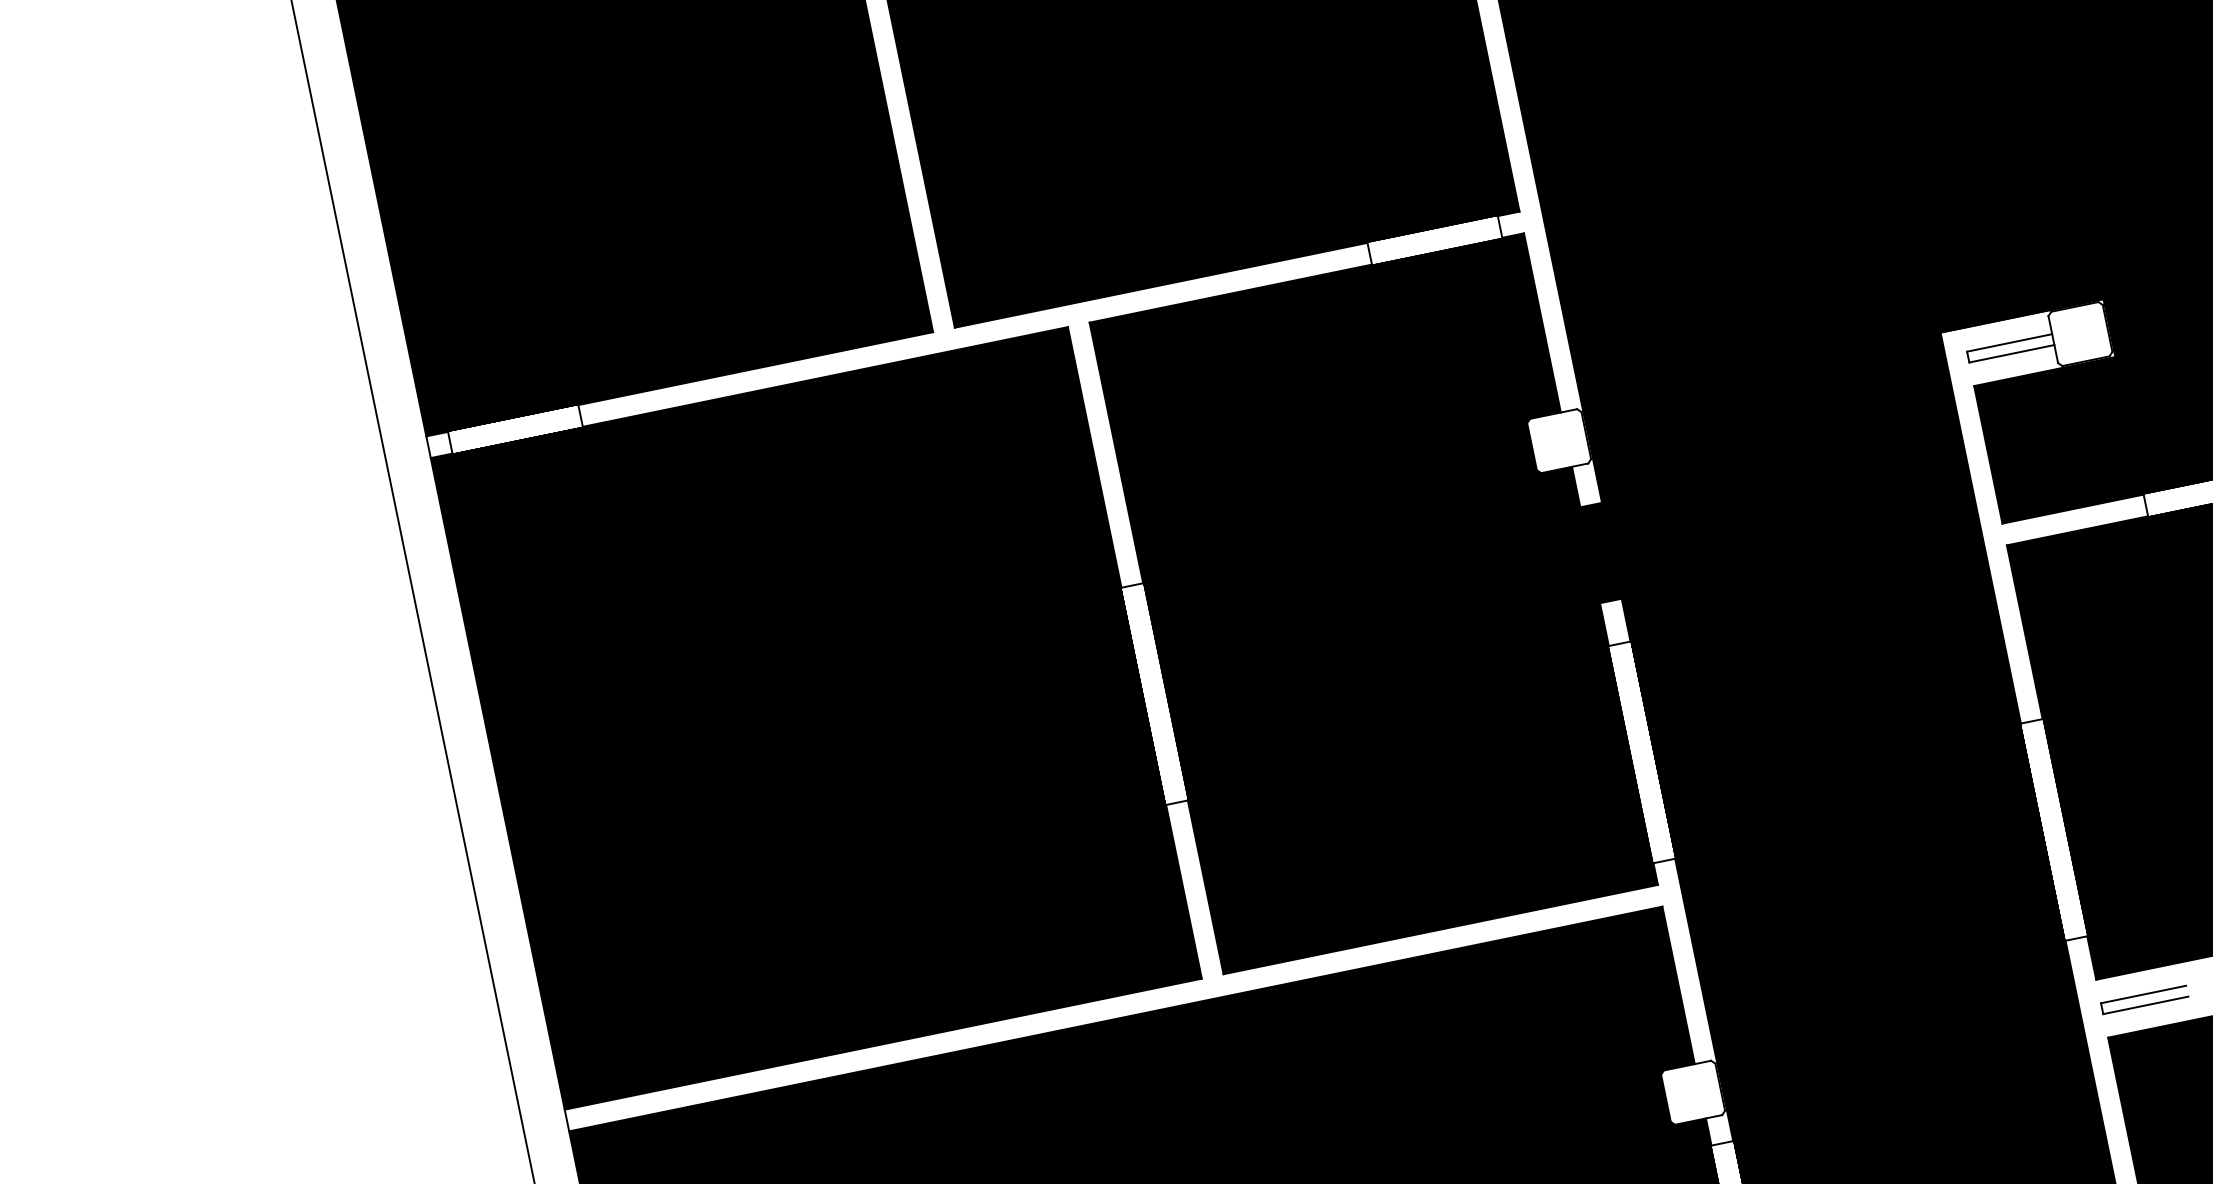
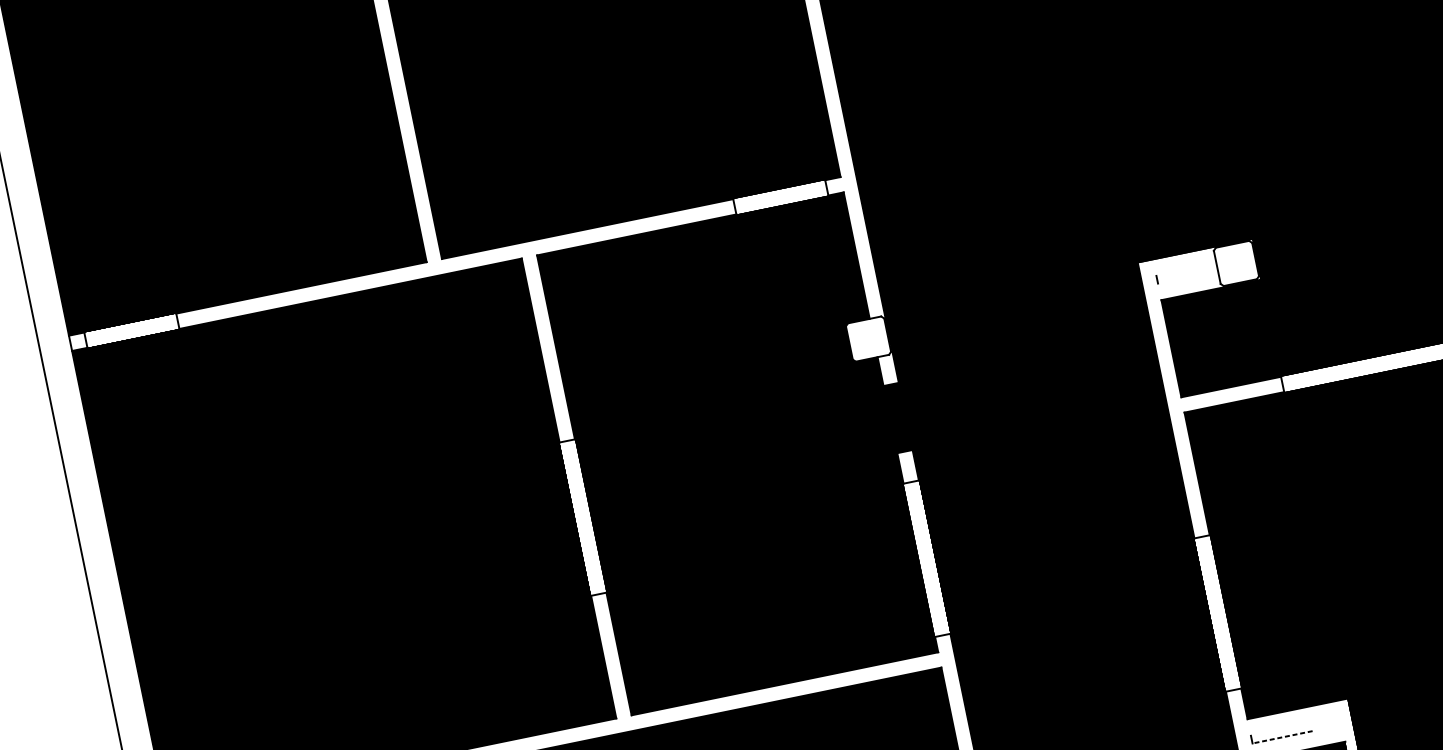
line: (2009, 342) -> (1186, 269), removed
line: (2011, 353) -> (1187, 277), removed
line: (2143, 994) -> (1280, 729), removed
line: (2145, 1005) -> (1282, 737), solid -> dashed

